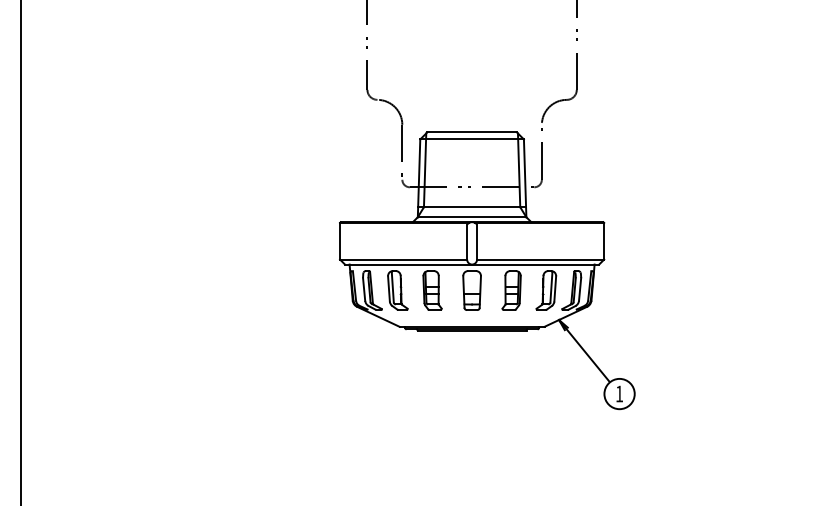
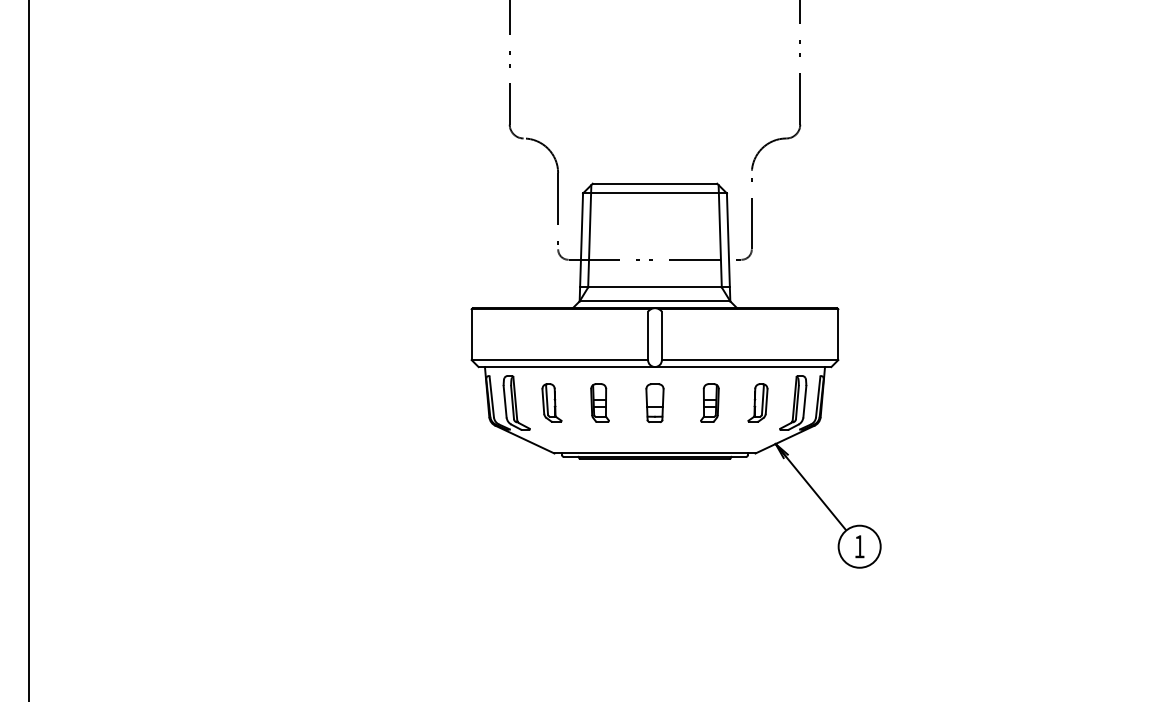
part: (397, 290) -> (551, 402), size x0.7
part: (432, 290) -> (599, 402), size x0.7
part: (471, 290) -> (654, 403), size x0.7
part: (511, 290) -> (709, 402), size x0.7
part: (545, 290) -> (757, 402), size x0.7

